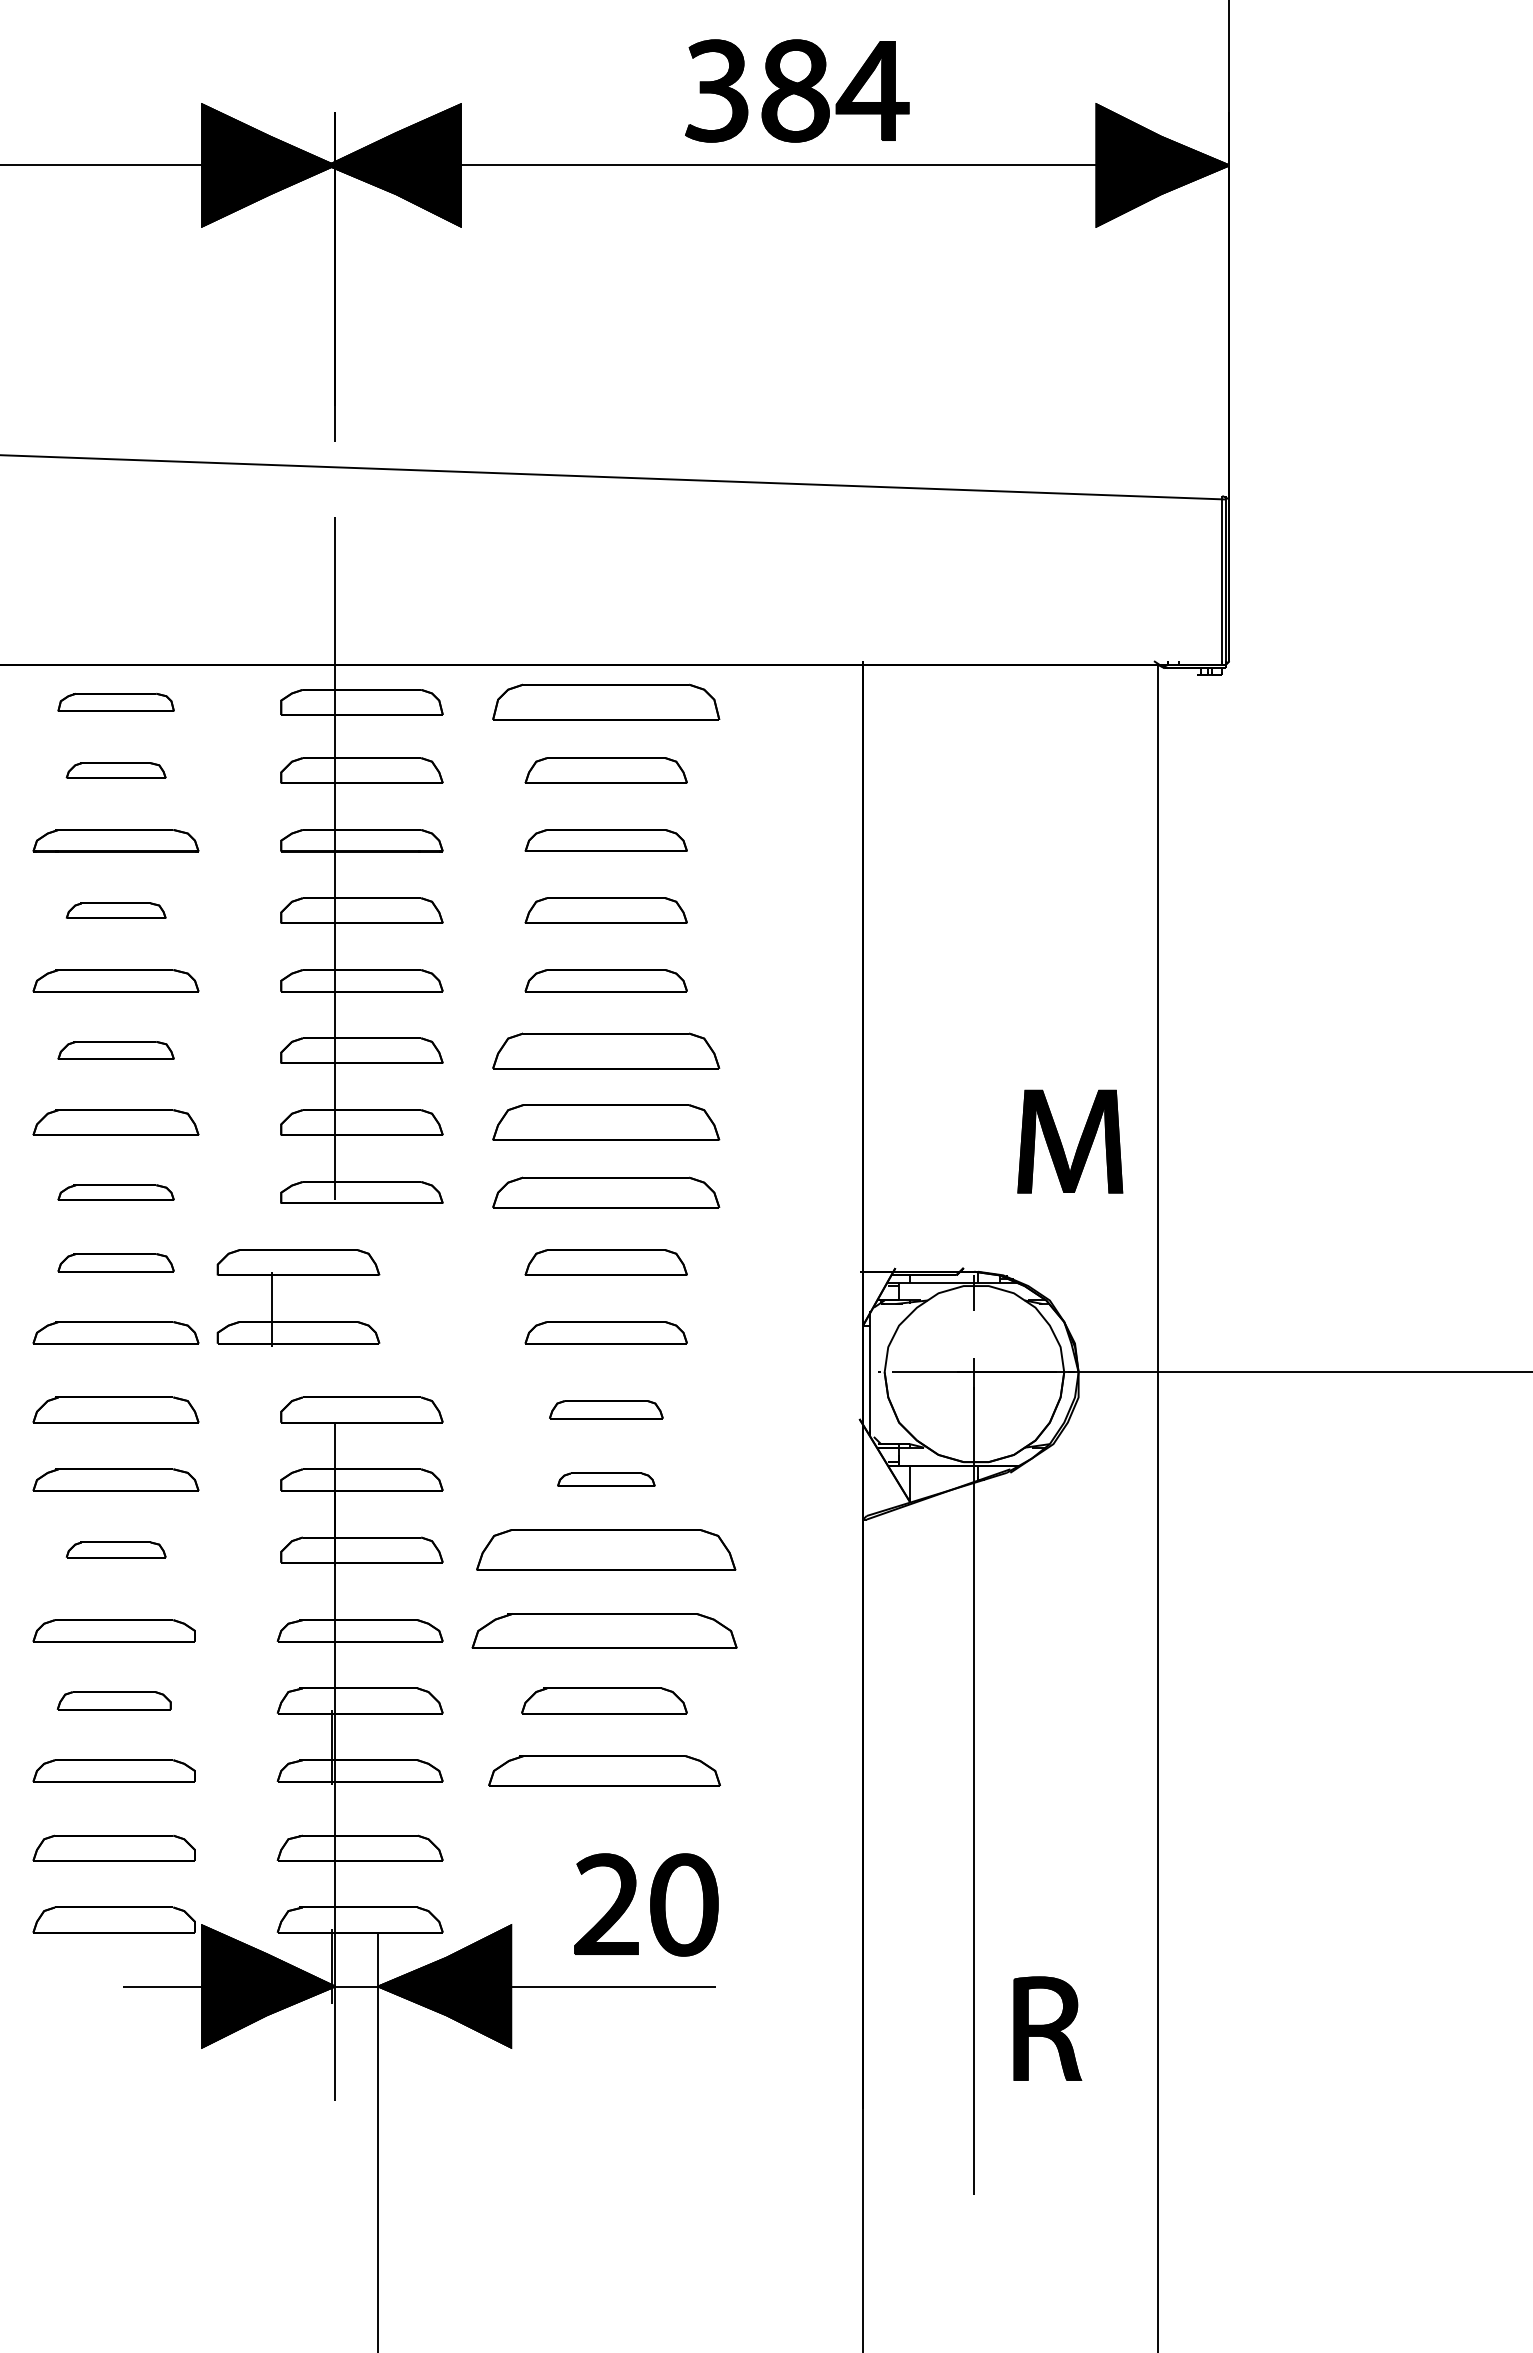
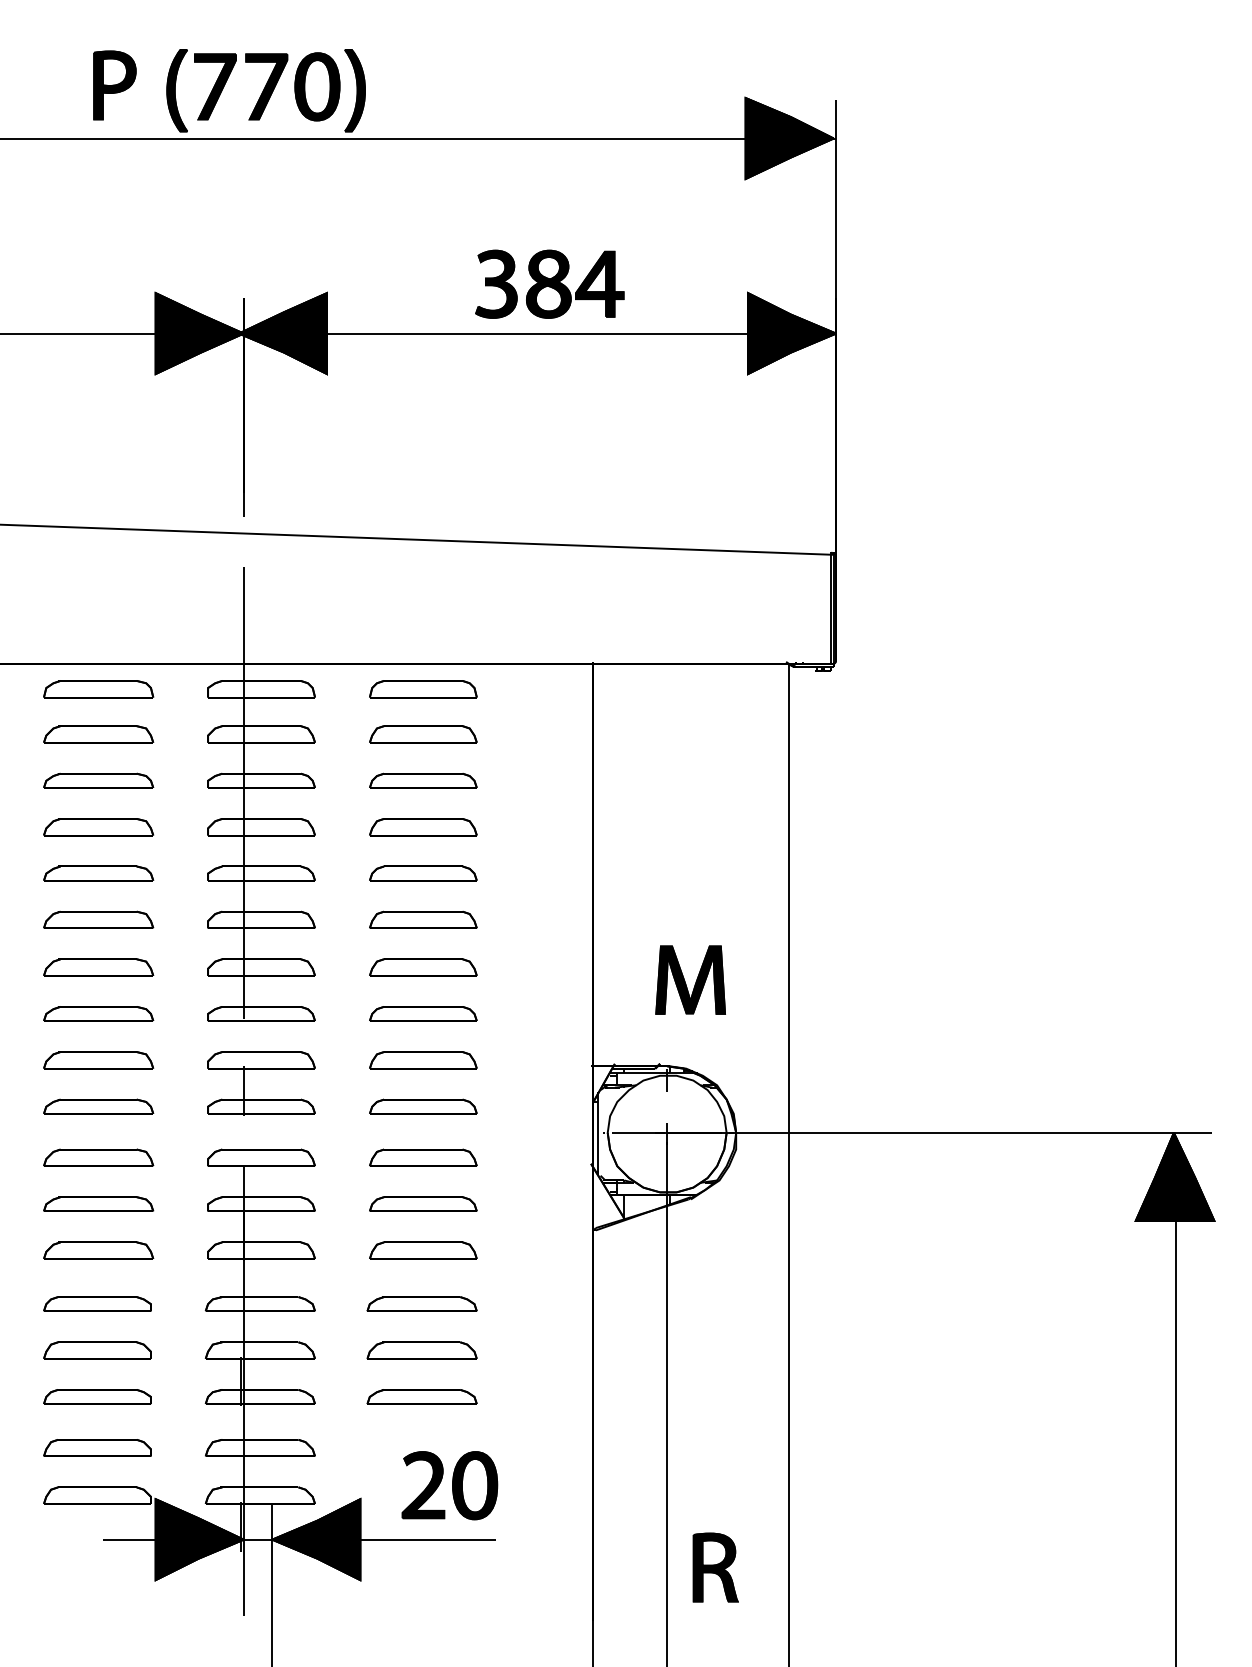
part: (115, 702) -> (98, 689), size x1.43
part: (606, 702) -> (423, 689), size x0.71
part: (115, 770) -> (98, 734), size x1.67
part: (115, 911) -> (98, 827), size x1.67
part: (115, 1050) -> (98, 919), size x1.43
part: (606, 1050) -> (423, 919), size x0.71
part: (606, 1122) -> (423, 967), size x0.71
part: (1070, 1140) -> (690, 979), moved
part: (115, 1192) -> (98, 1013), size x1.43
part: (606, 1192) -> (423, 1013), size x0.71
part: (115, 1263) -> (98, 1060), size x1.43
part: (298, 1276) -> (261, 1069), moved
part: (606, 1409) -> (423, 1157), size x1.43
part: (606, 1478) -> (423, 1203), size x1.67
part: (115, 1549) -> (98, 1250), size x1.67
part: (606, 1549) -> (423, 1250), size x0.62
part: (603, 1629) -> (421, 1303), size x0.62
part: (114, 1700) -> (97, 1350), size x1.43
part: (603, 1770) -> (421, 1396), size x0.71

